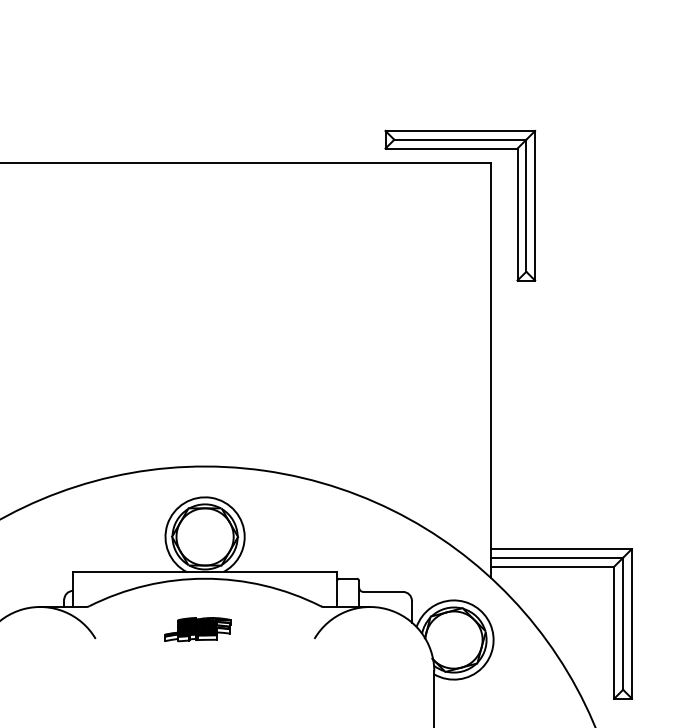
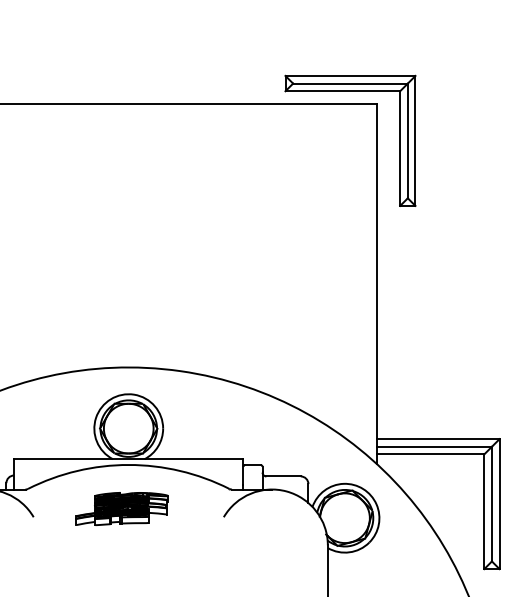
part: (197, 629) -> (122, 509), size x1.6

